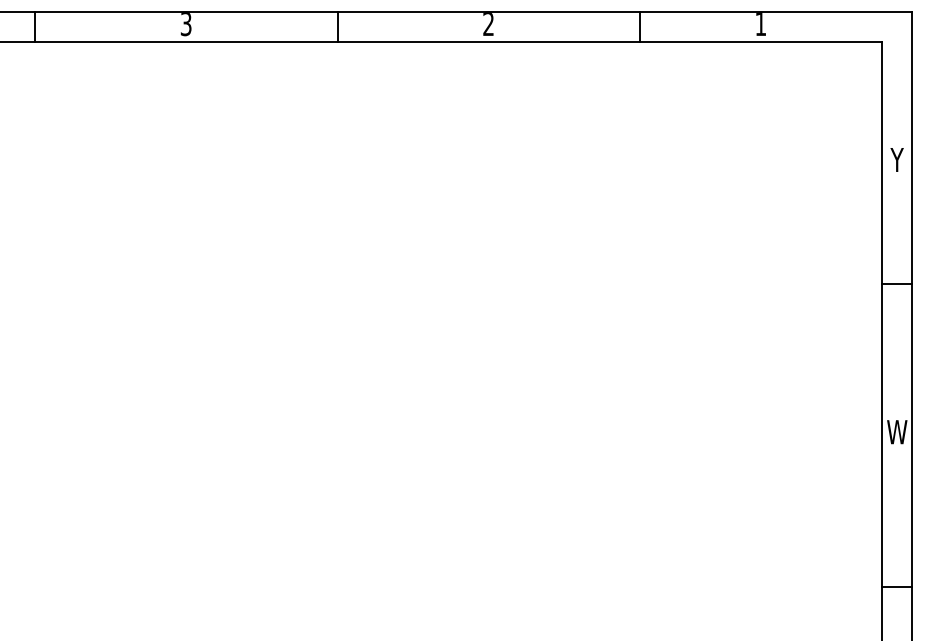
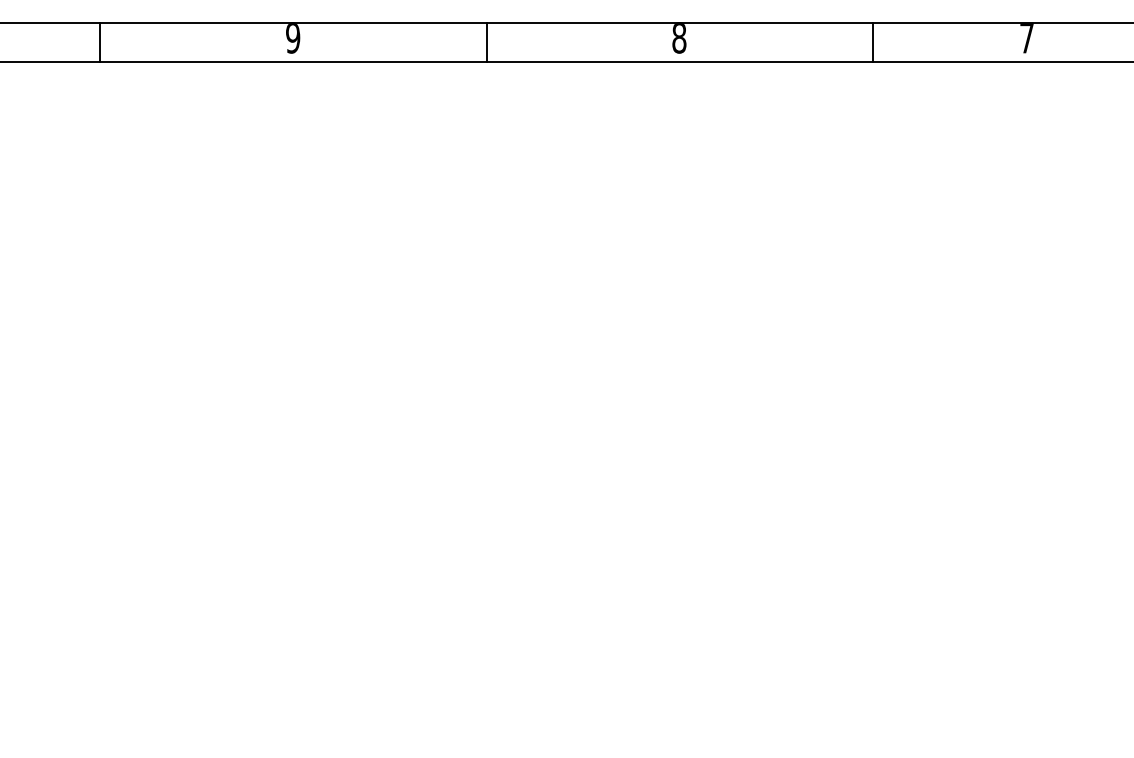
text: (185, 24) -> (292, 38), 3 -> 9
text: (488, 24) -> (679, 38), 2 -> 8
text: (760, 24) -> (1026, 38), 1 -> 7

